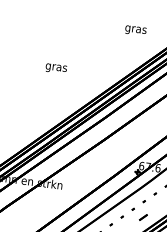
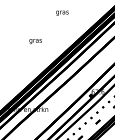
text: (136, 29) -> (62, 12), moved

